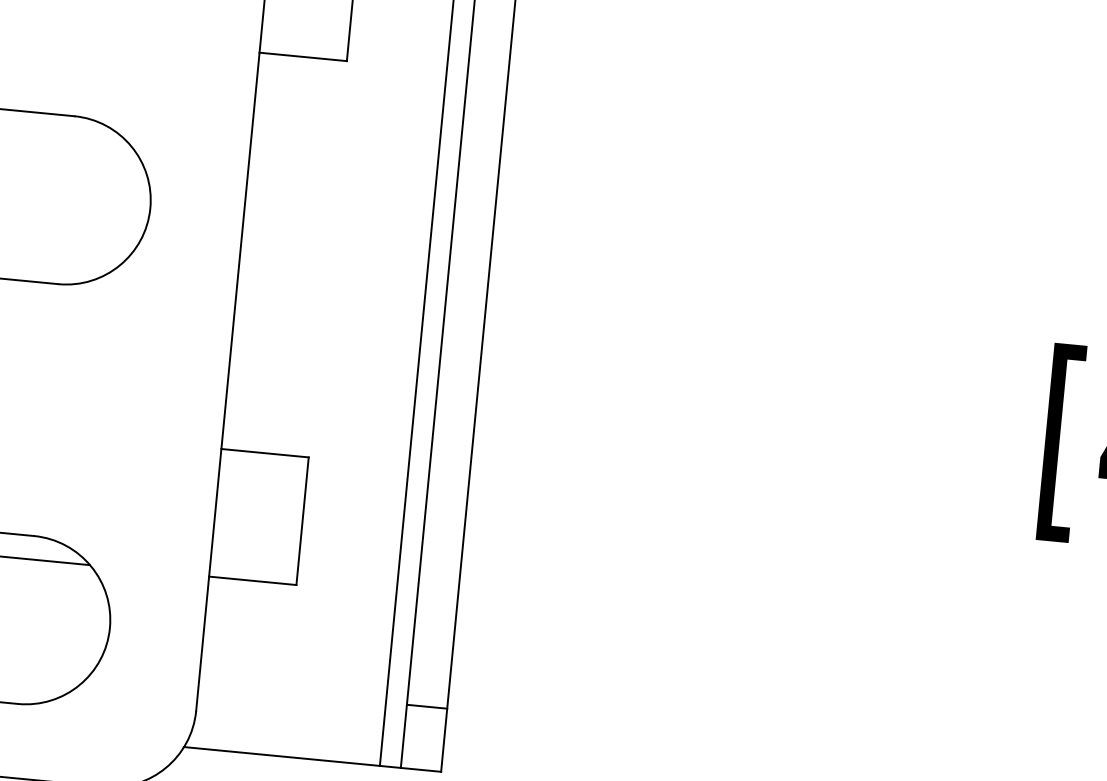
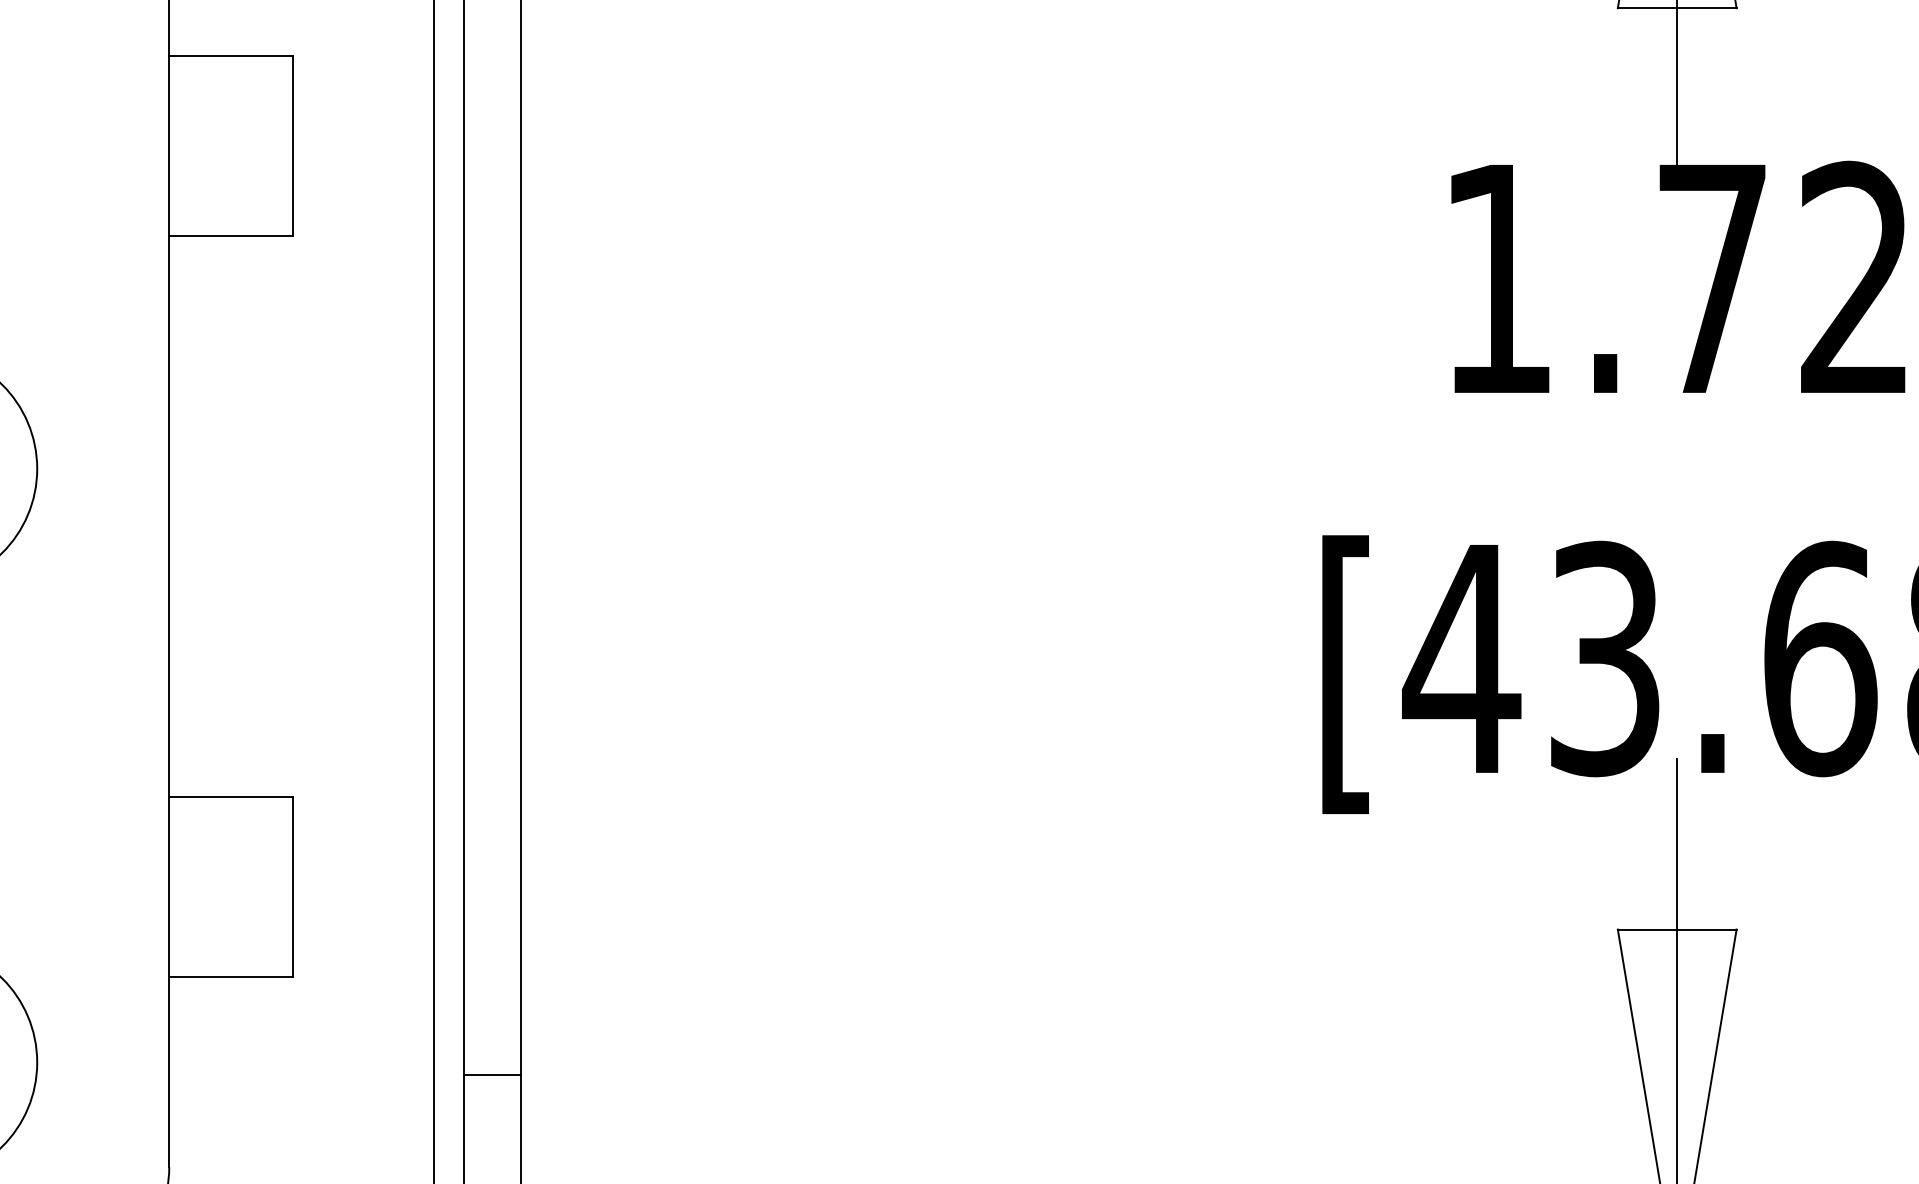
line: (426, 706) -> (491, 1074), moved

